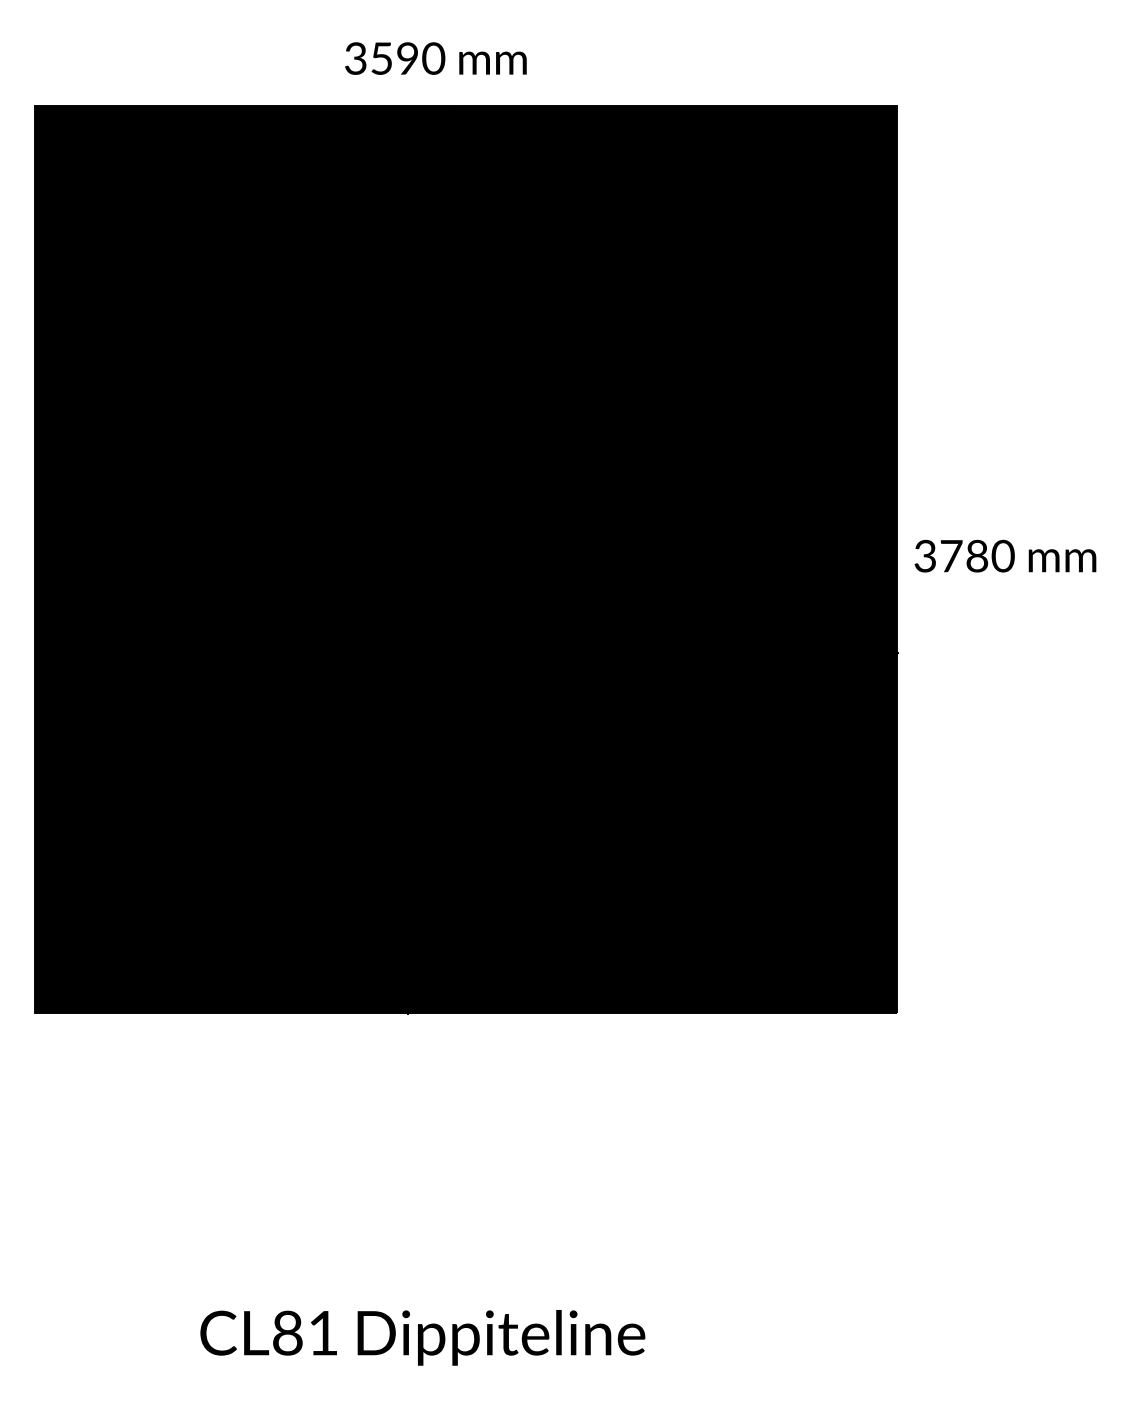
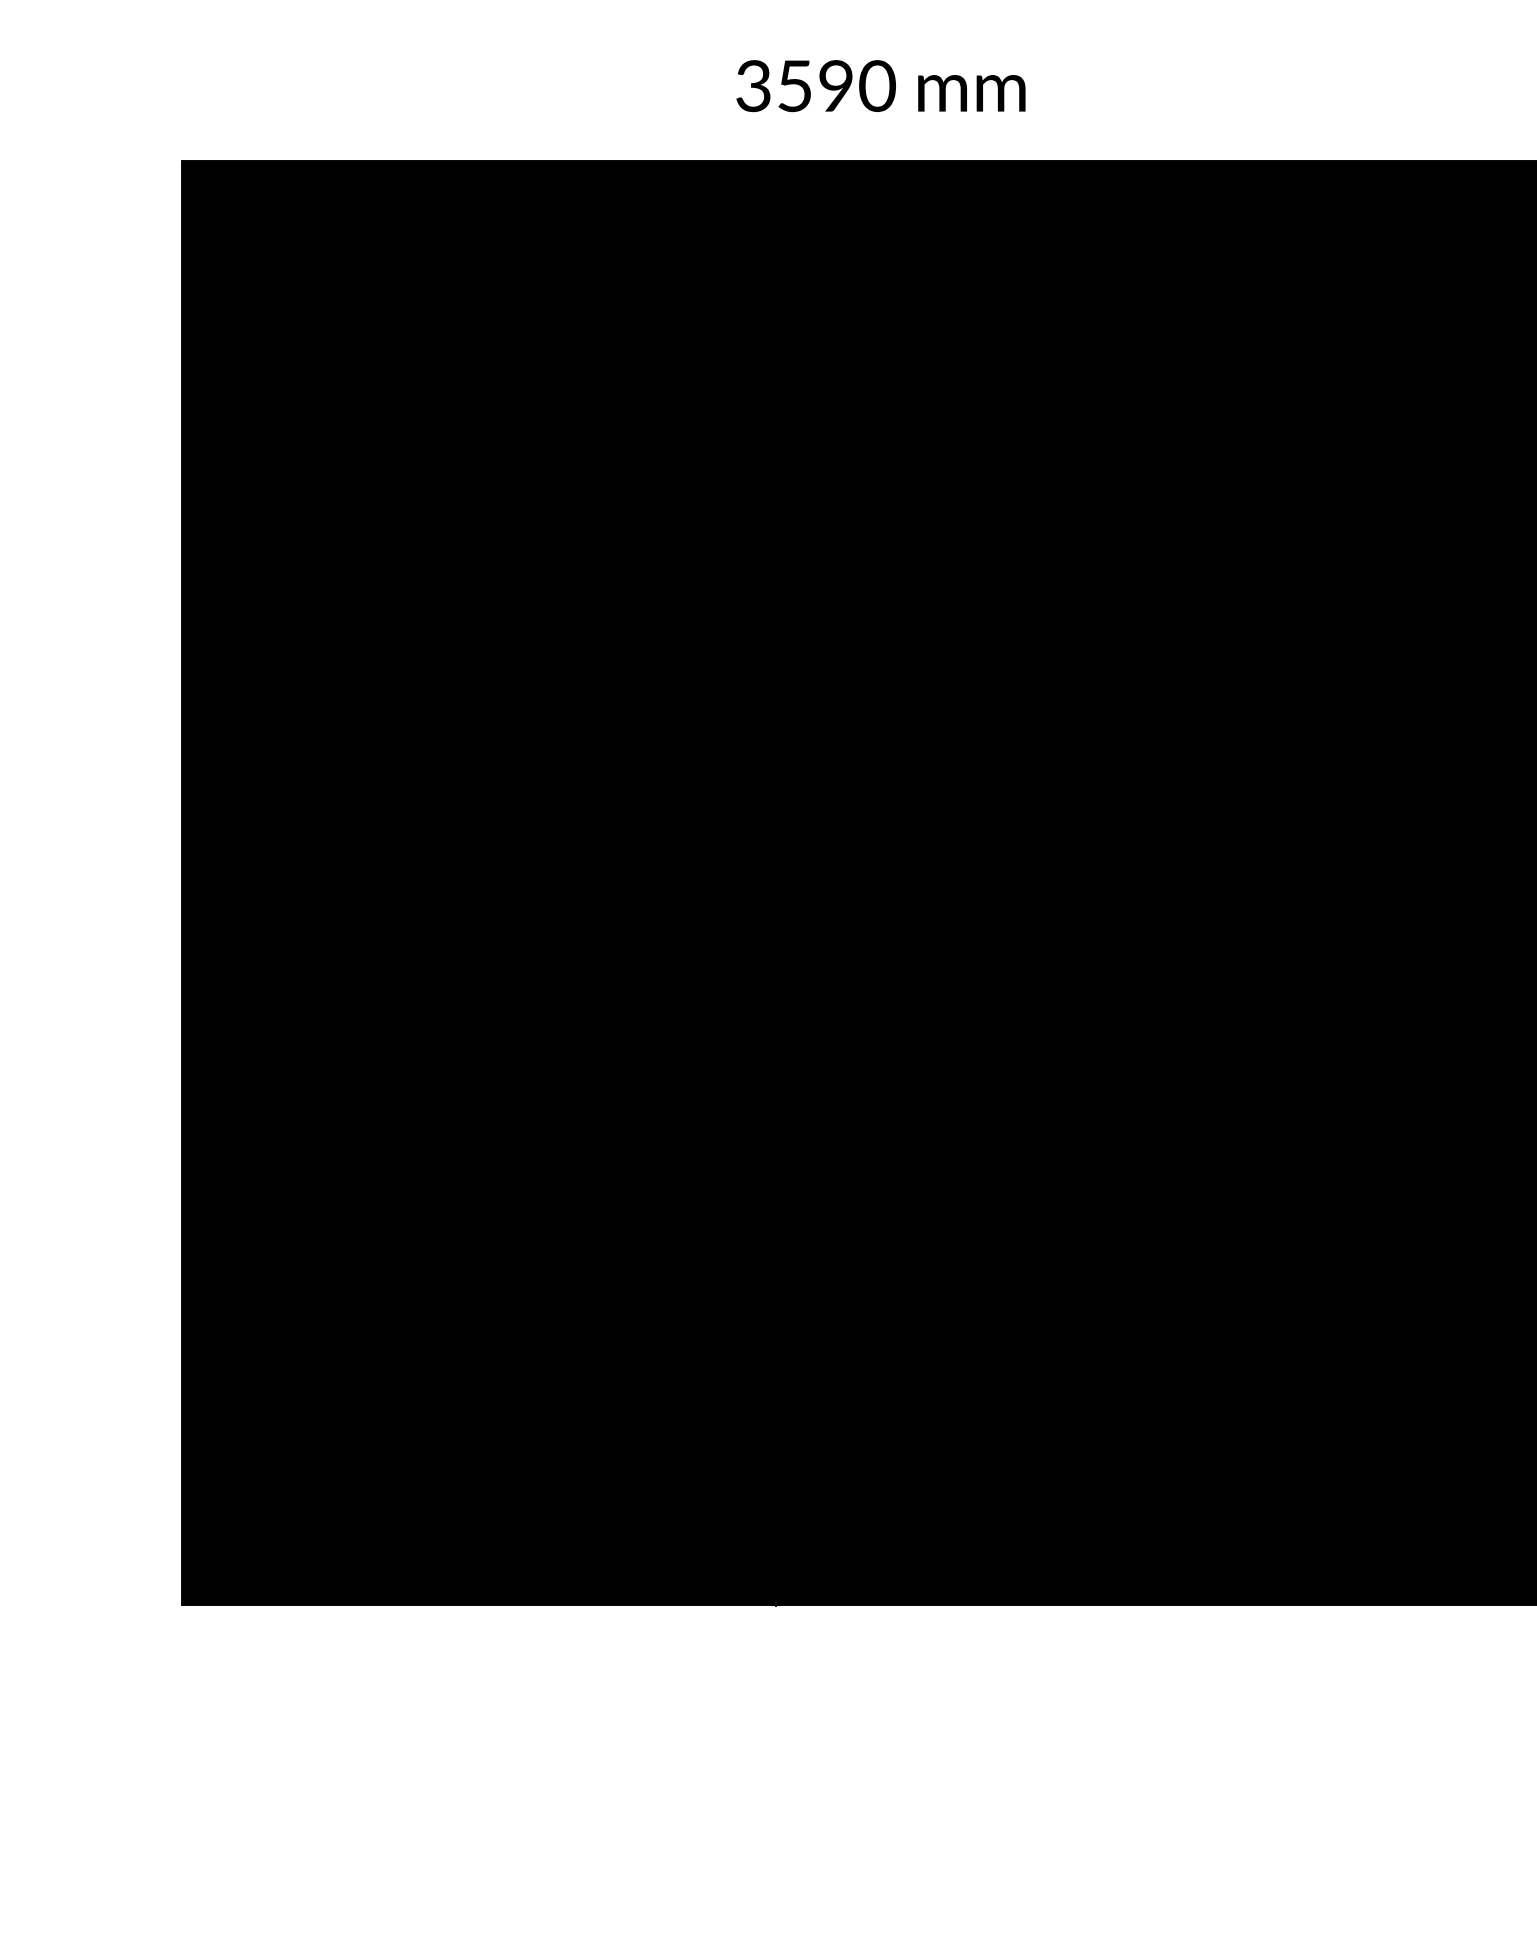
text: (435, 58) -> (880, 85), moved

